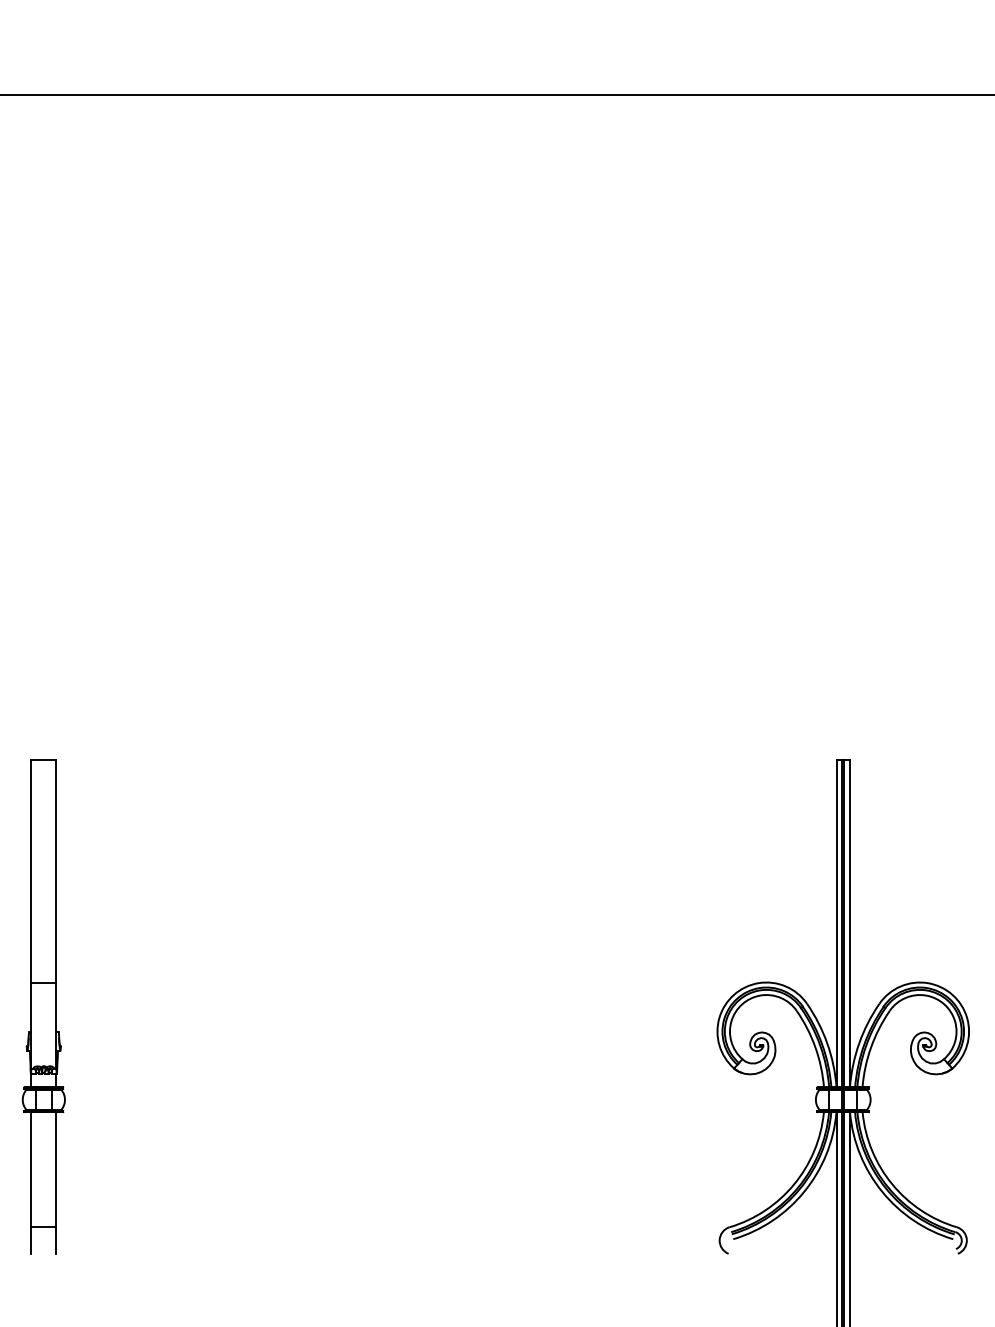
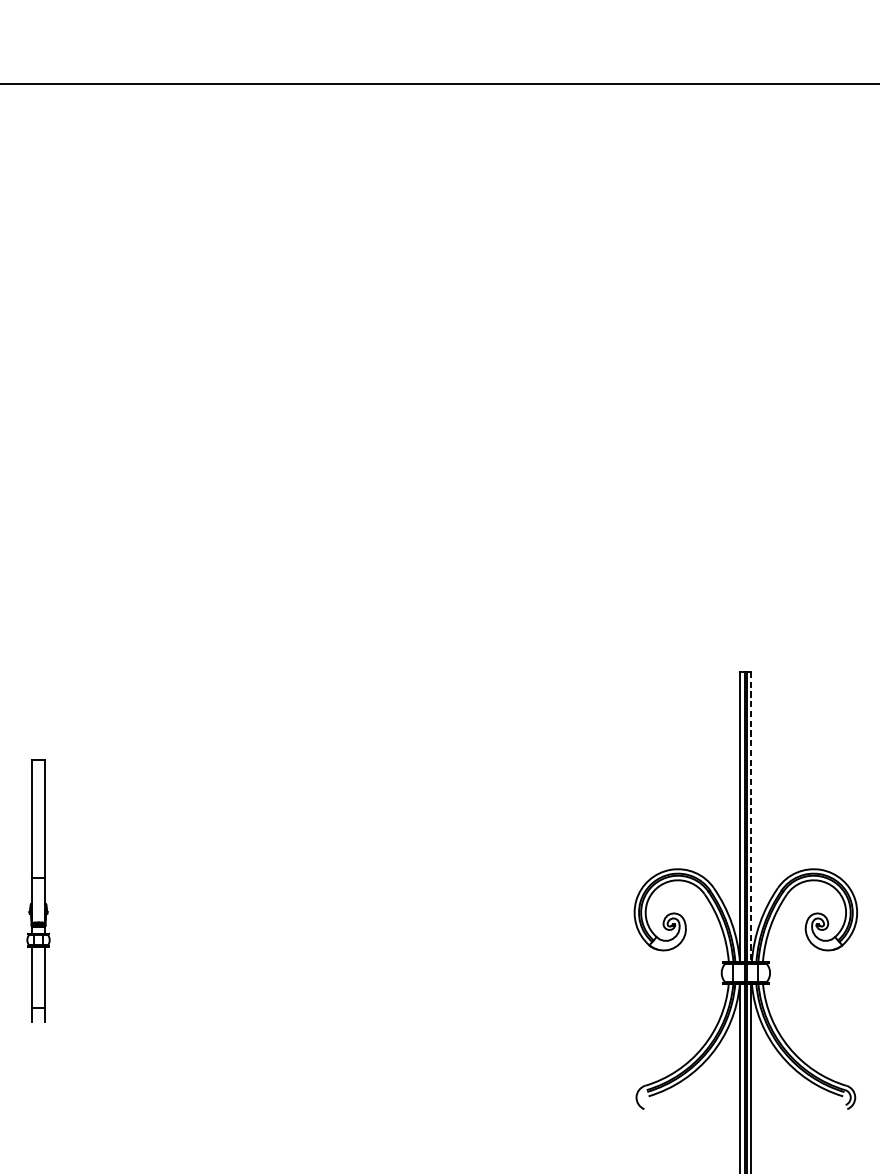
line: (849, 923) -> (751, 817), solid -> dashed
part: (43, 1006) -> (38, 890), size x0.6

